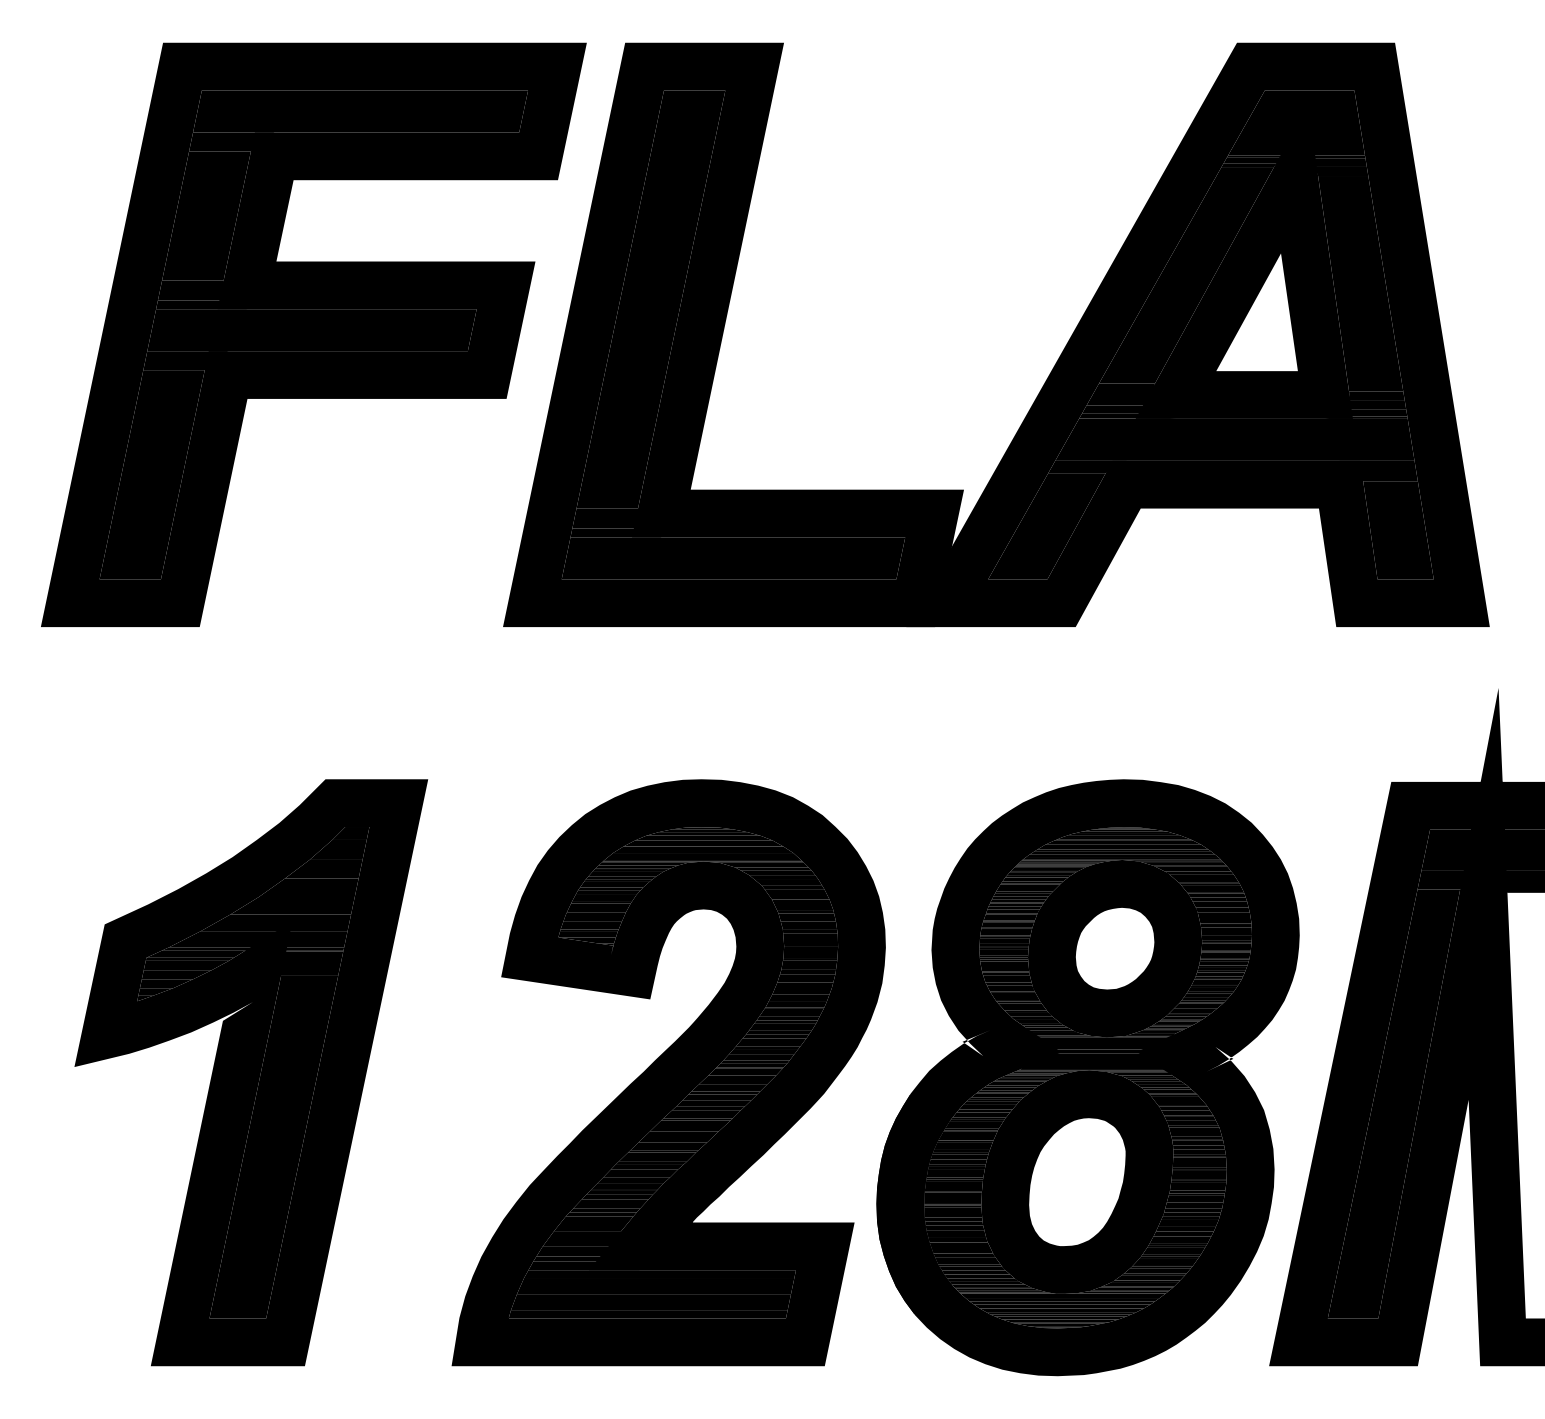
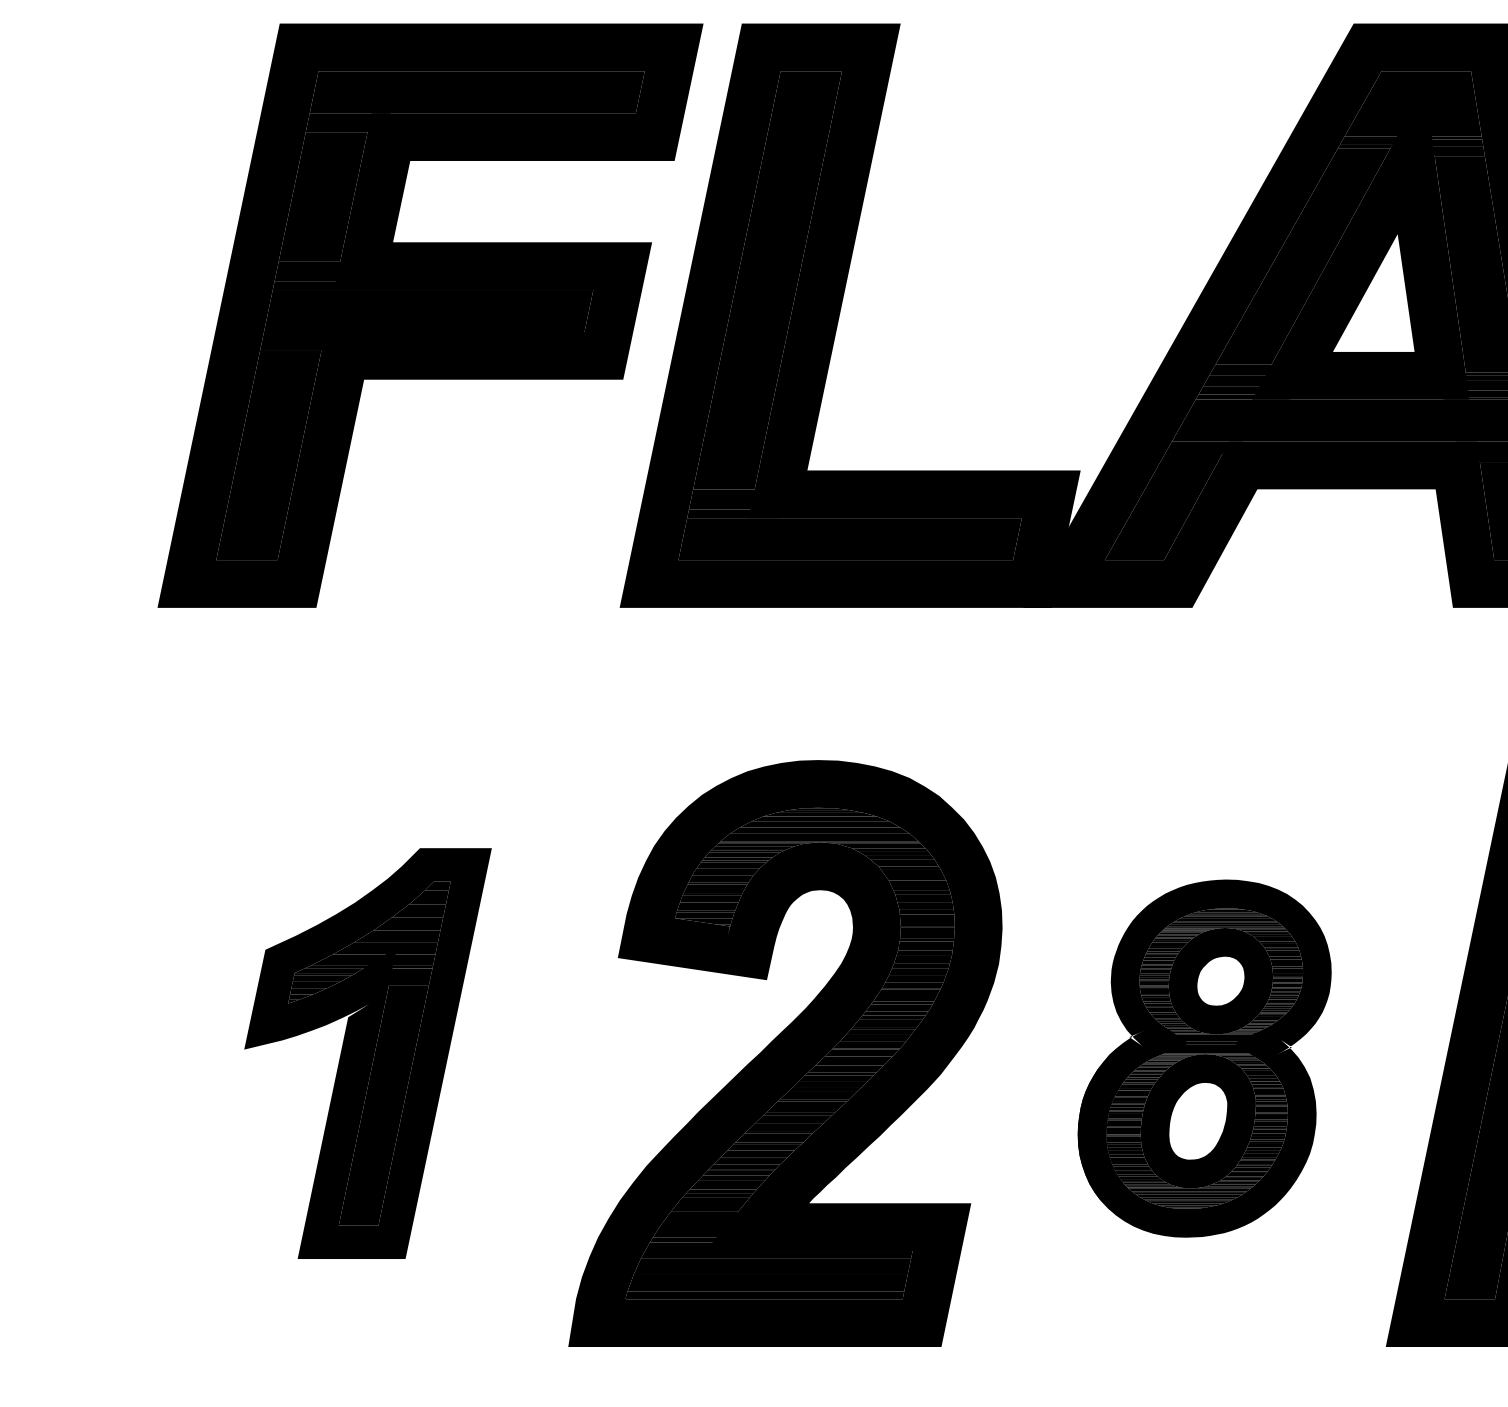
part: (251, 1072) -> (368, 1053), size x0.7
part: (1087, 1077) -> (1204, 1058), size x0.6

